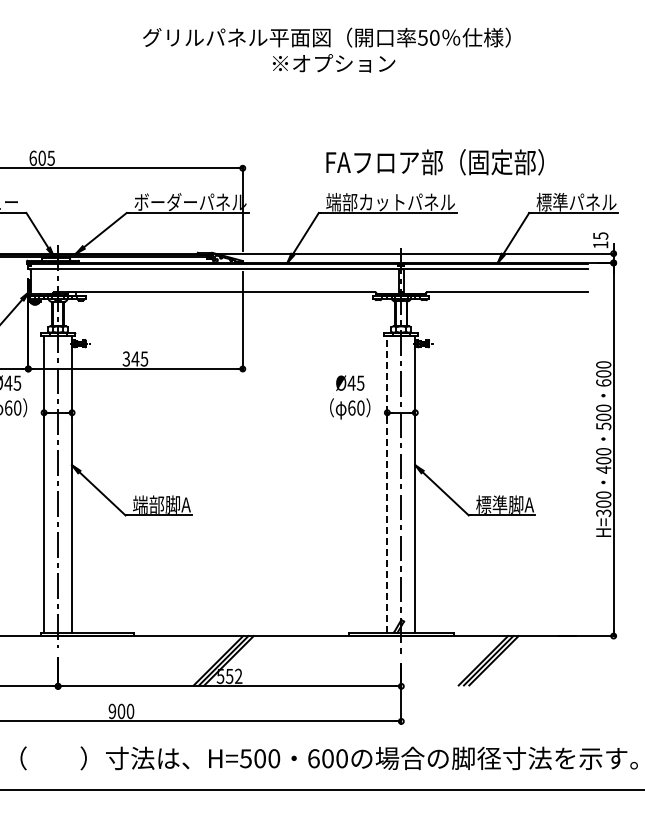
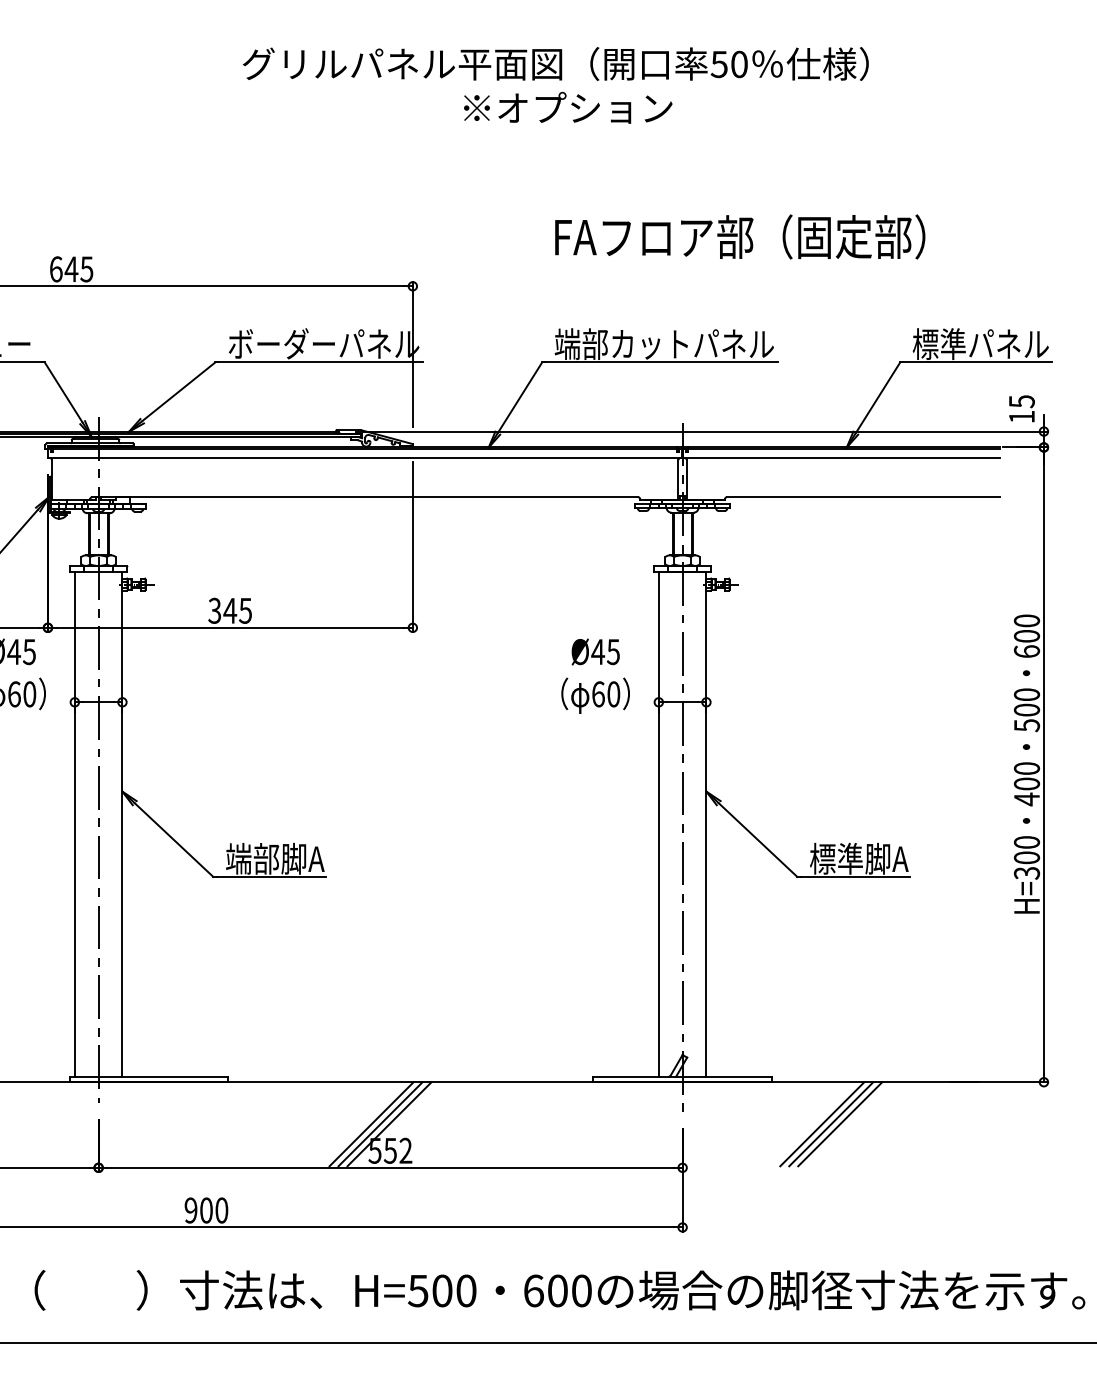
text: (42, 157) -> (72, 267), 605 -> 645
text: (434, 162) -> (739, 237), moved
line: (387, 484) -> (659, 824), dashed -> solid

